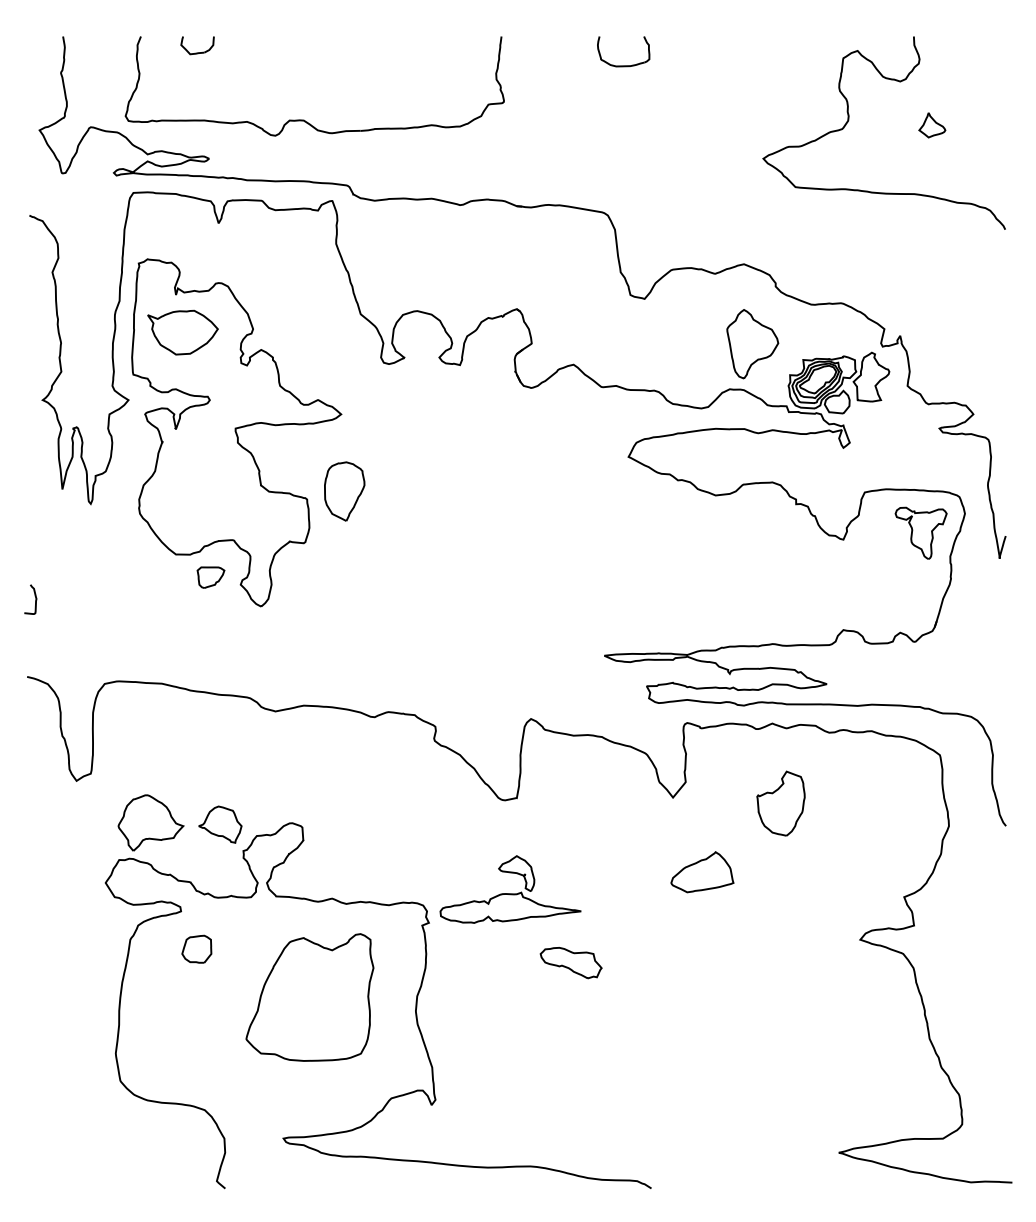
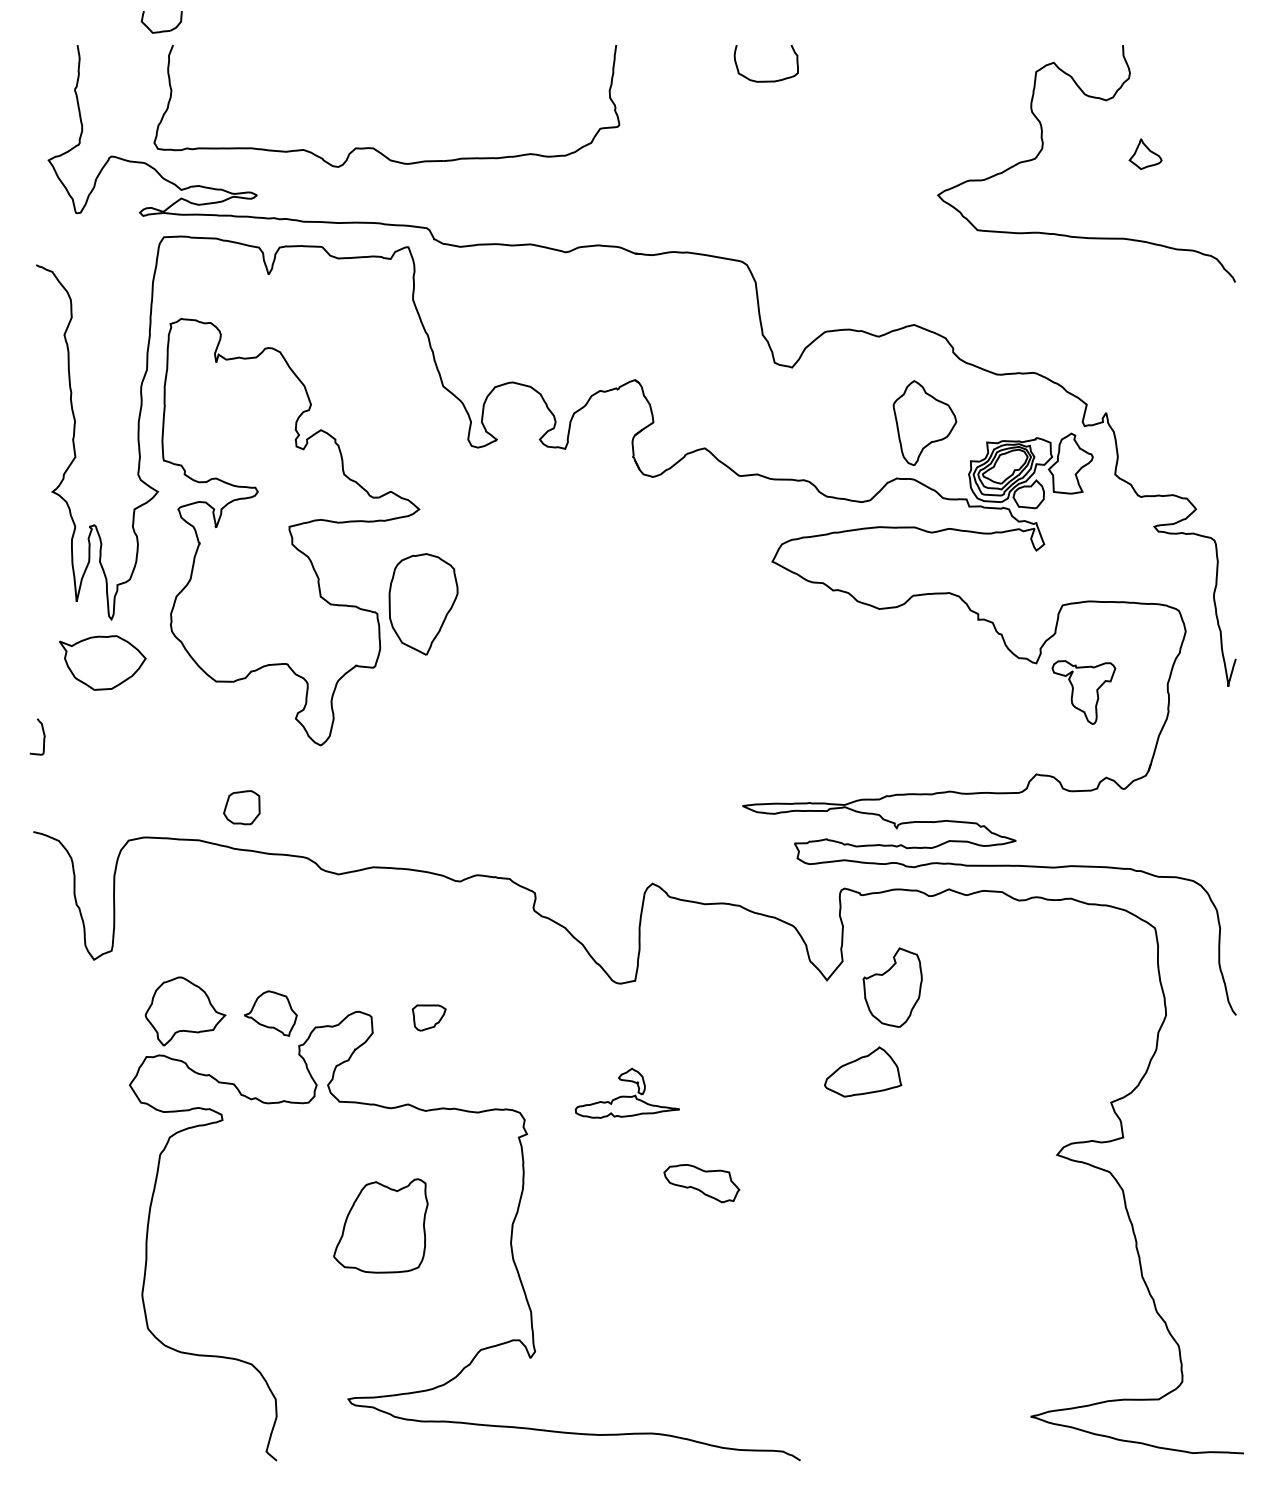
part: (197, 52) -> (161, 30), moved
part: (182, 332) -> (102, 662), moved
part: (344, 490) -> (423, 603), size x1.4
part: (920, 533) -> (1083, 692), moved
part: (210, 577) -> (428, 1017), moved
part: (780, 803) -> (892, 987), moved
part: (510, 889) -> (627, 1093), size x0.6
part: (196, 949) -> (241, 807), moved
part: (309, 997) -> (380, 1225), size x0.6

